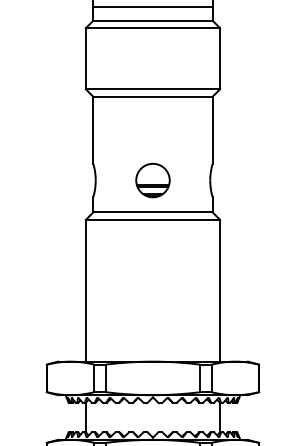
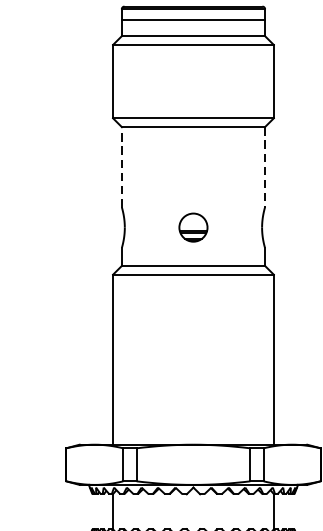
line: (93, 130) -> (122, 167), solid -> dashed
line: (212, 130) -> (264, 167), solid -> dashed
part: (152, 180) -> (192, 227), size x0.7

